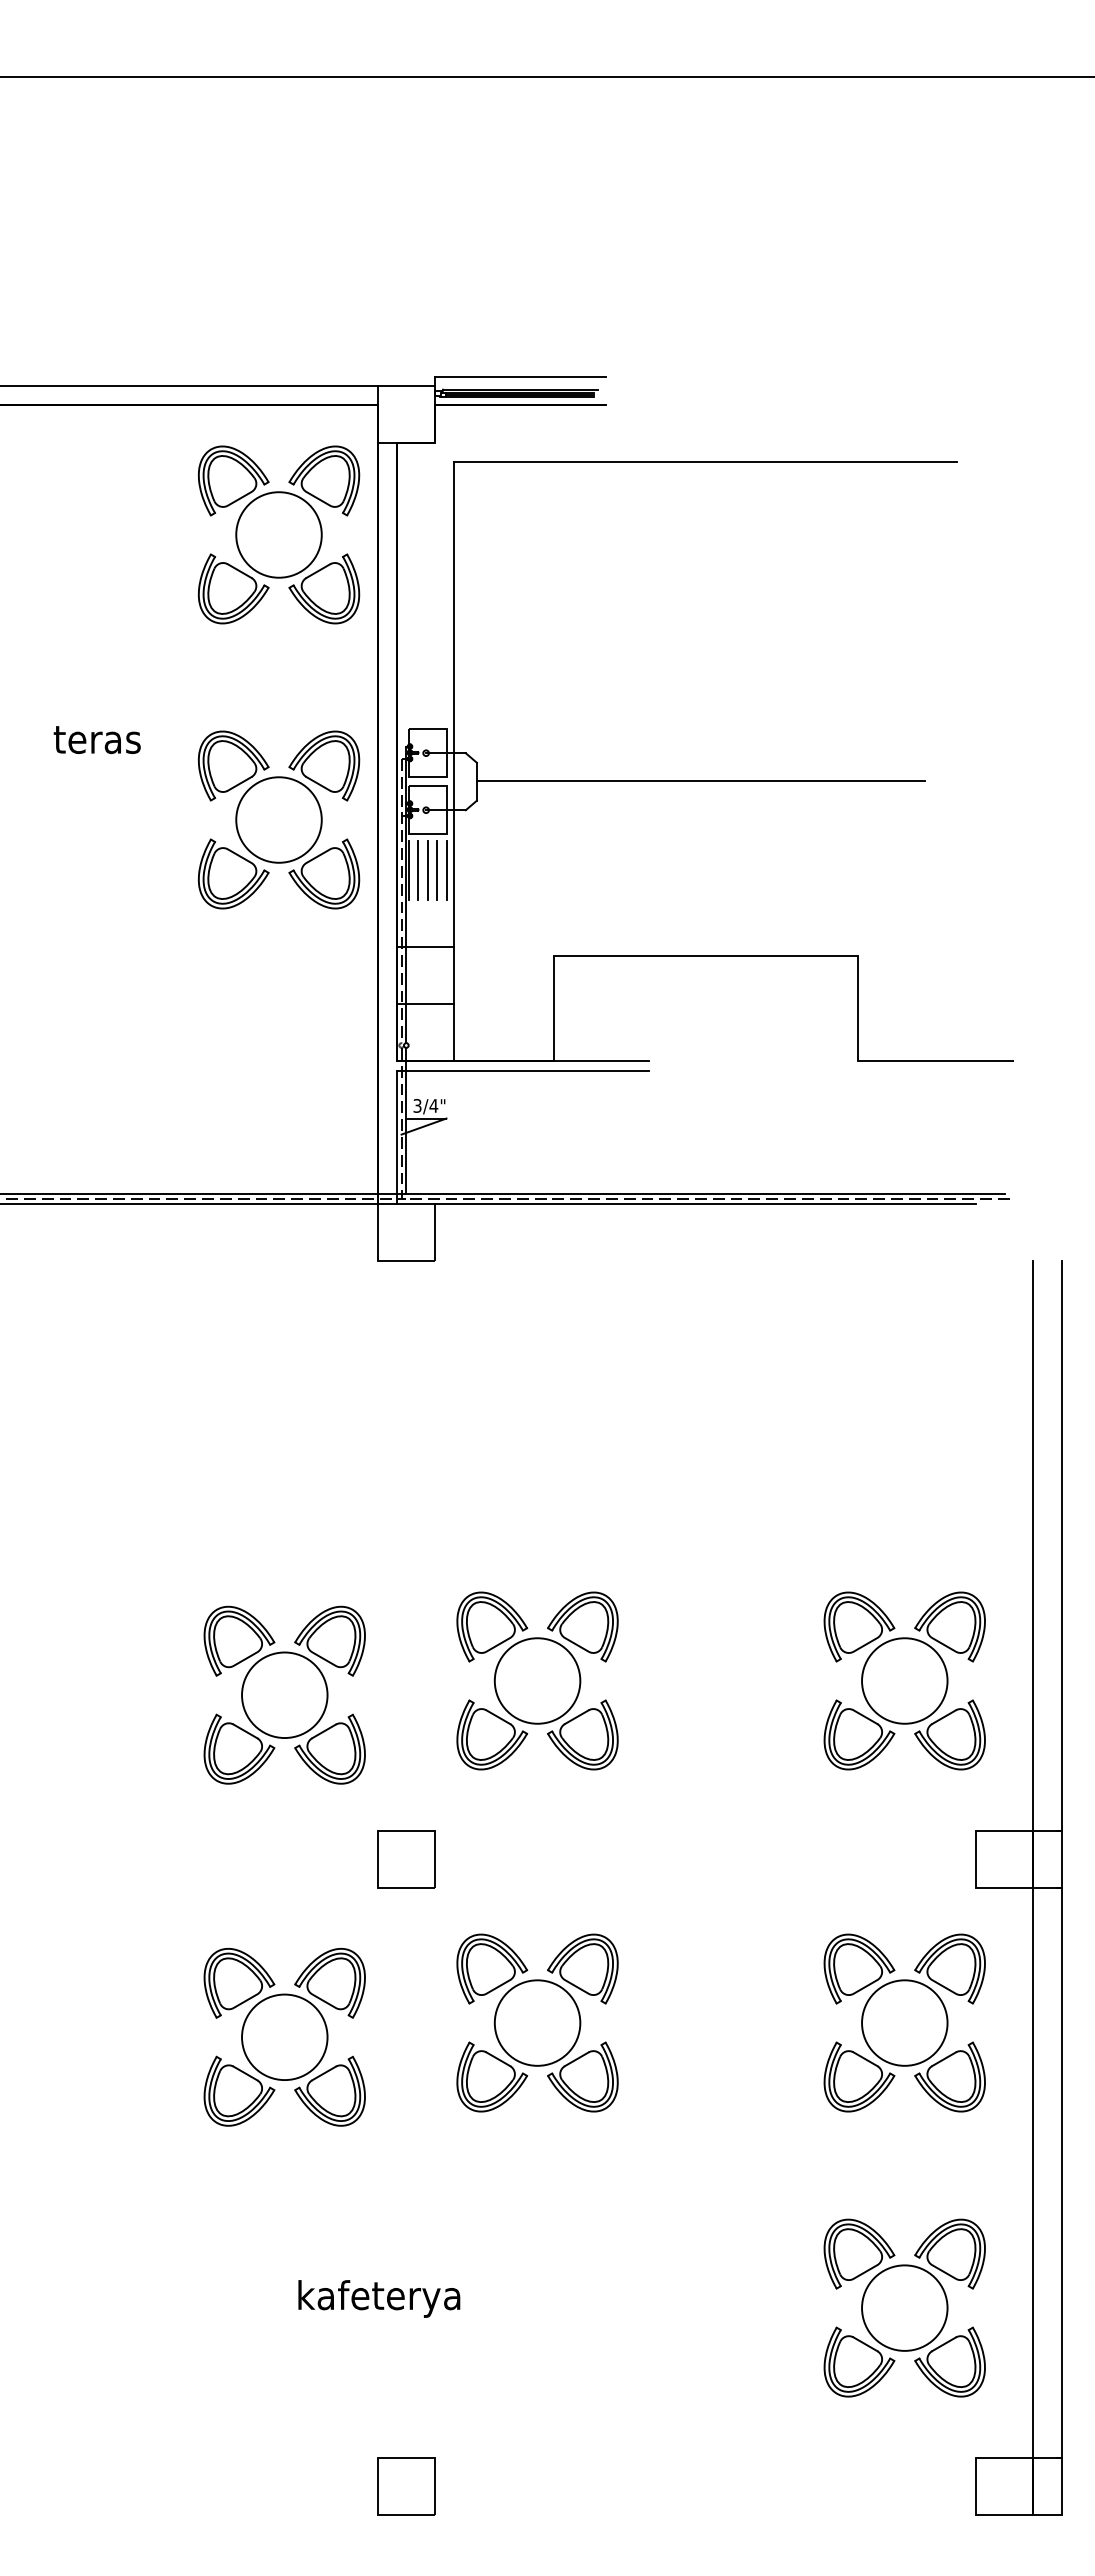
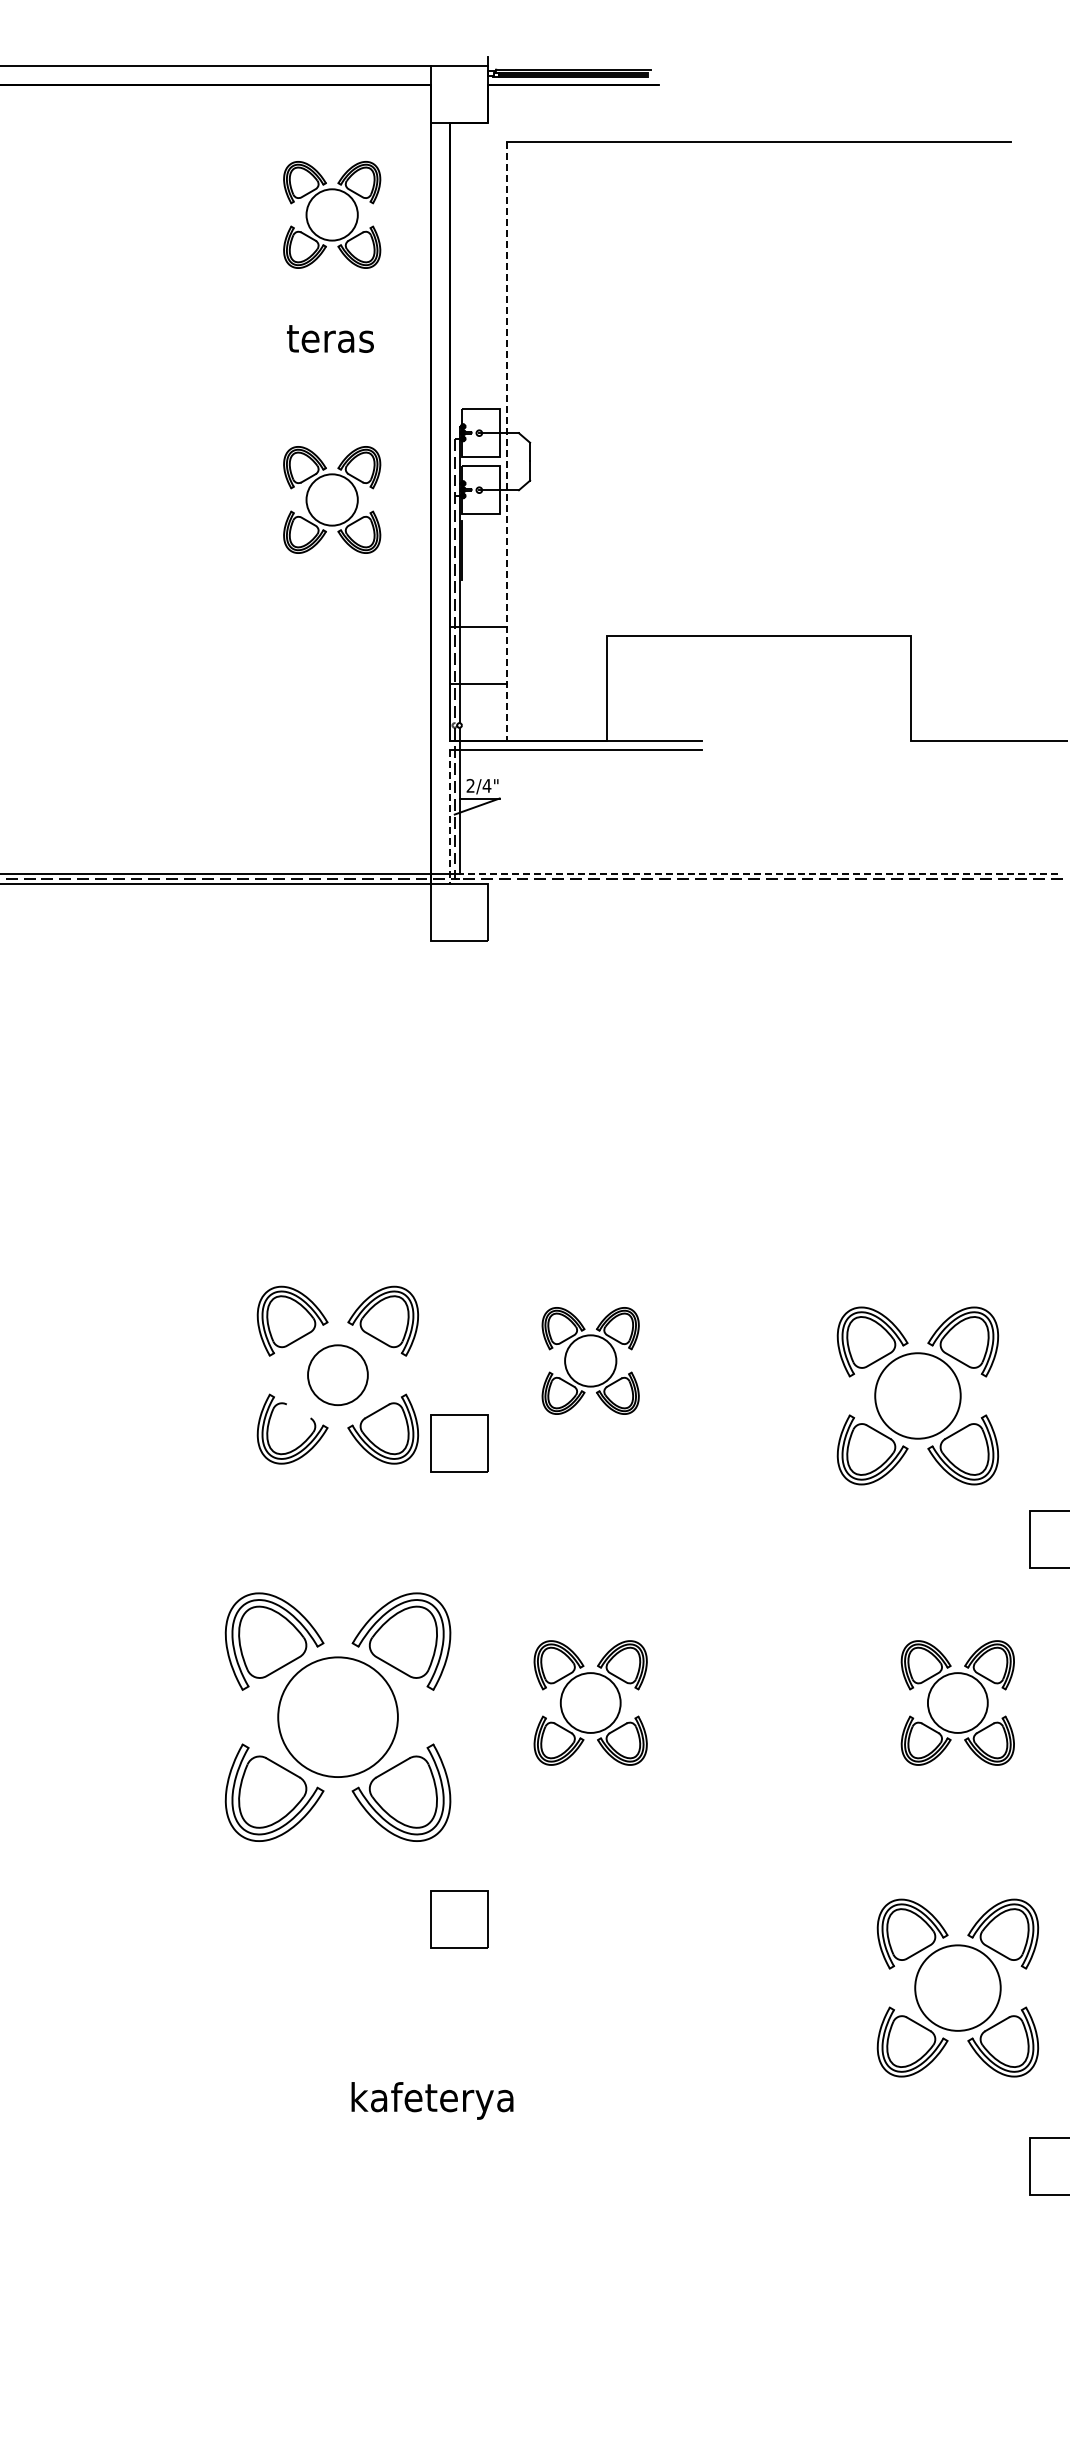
line: (519, 376) -> (572, 56), removed
part: (278, 534) -> (331, 214), size x0.6
text: (96, 739) -> (329, 338), moved
line: (453, 762) -> (506, 442), solid -> dashed
line: (700, 780) -> (753, 460), removed
part: (278, 819) -> (331, 499), size x0.6
line: (418, 870) -> (471, 550), removed
line: (427, 870) -> (480, 550), removed
line: (437, 870) -> (490, 550), removed
line: (446, 870) -> (499, 550), removed
text: (417, 1105) -> (470, 785), 3/4" -> 2/4"
line: (396, 1137) -> (449, 817), solid -> dashed
line: (705, 1194) -> (758, 874), solid -> dashed
line: (705, 1203) -> (758, 883), removed
part: (537, 1680) -> (590, 1360), size x0.6
part: (904, 1680) -> (917, 1395), moved
circle: (284, 1695) -> (337, 1375), size x0.7
line: (245, 1731) -> (298, 1411), removed
part: (406, 1859) -> (459, 1443), moved
part: (537, 2022) -> (590, 1702), size x0.7
part: (904, 2022) -> (957, 1702), size x0.7
part: (284, 2037) -> (337, 1717), size x1.4
text: (379, 2298) -> (432, 2100), moved
part: (406, 2486) -> (459, 1919), moved

